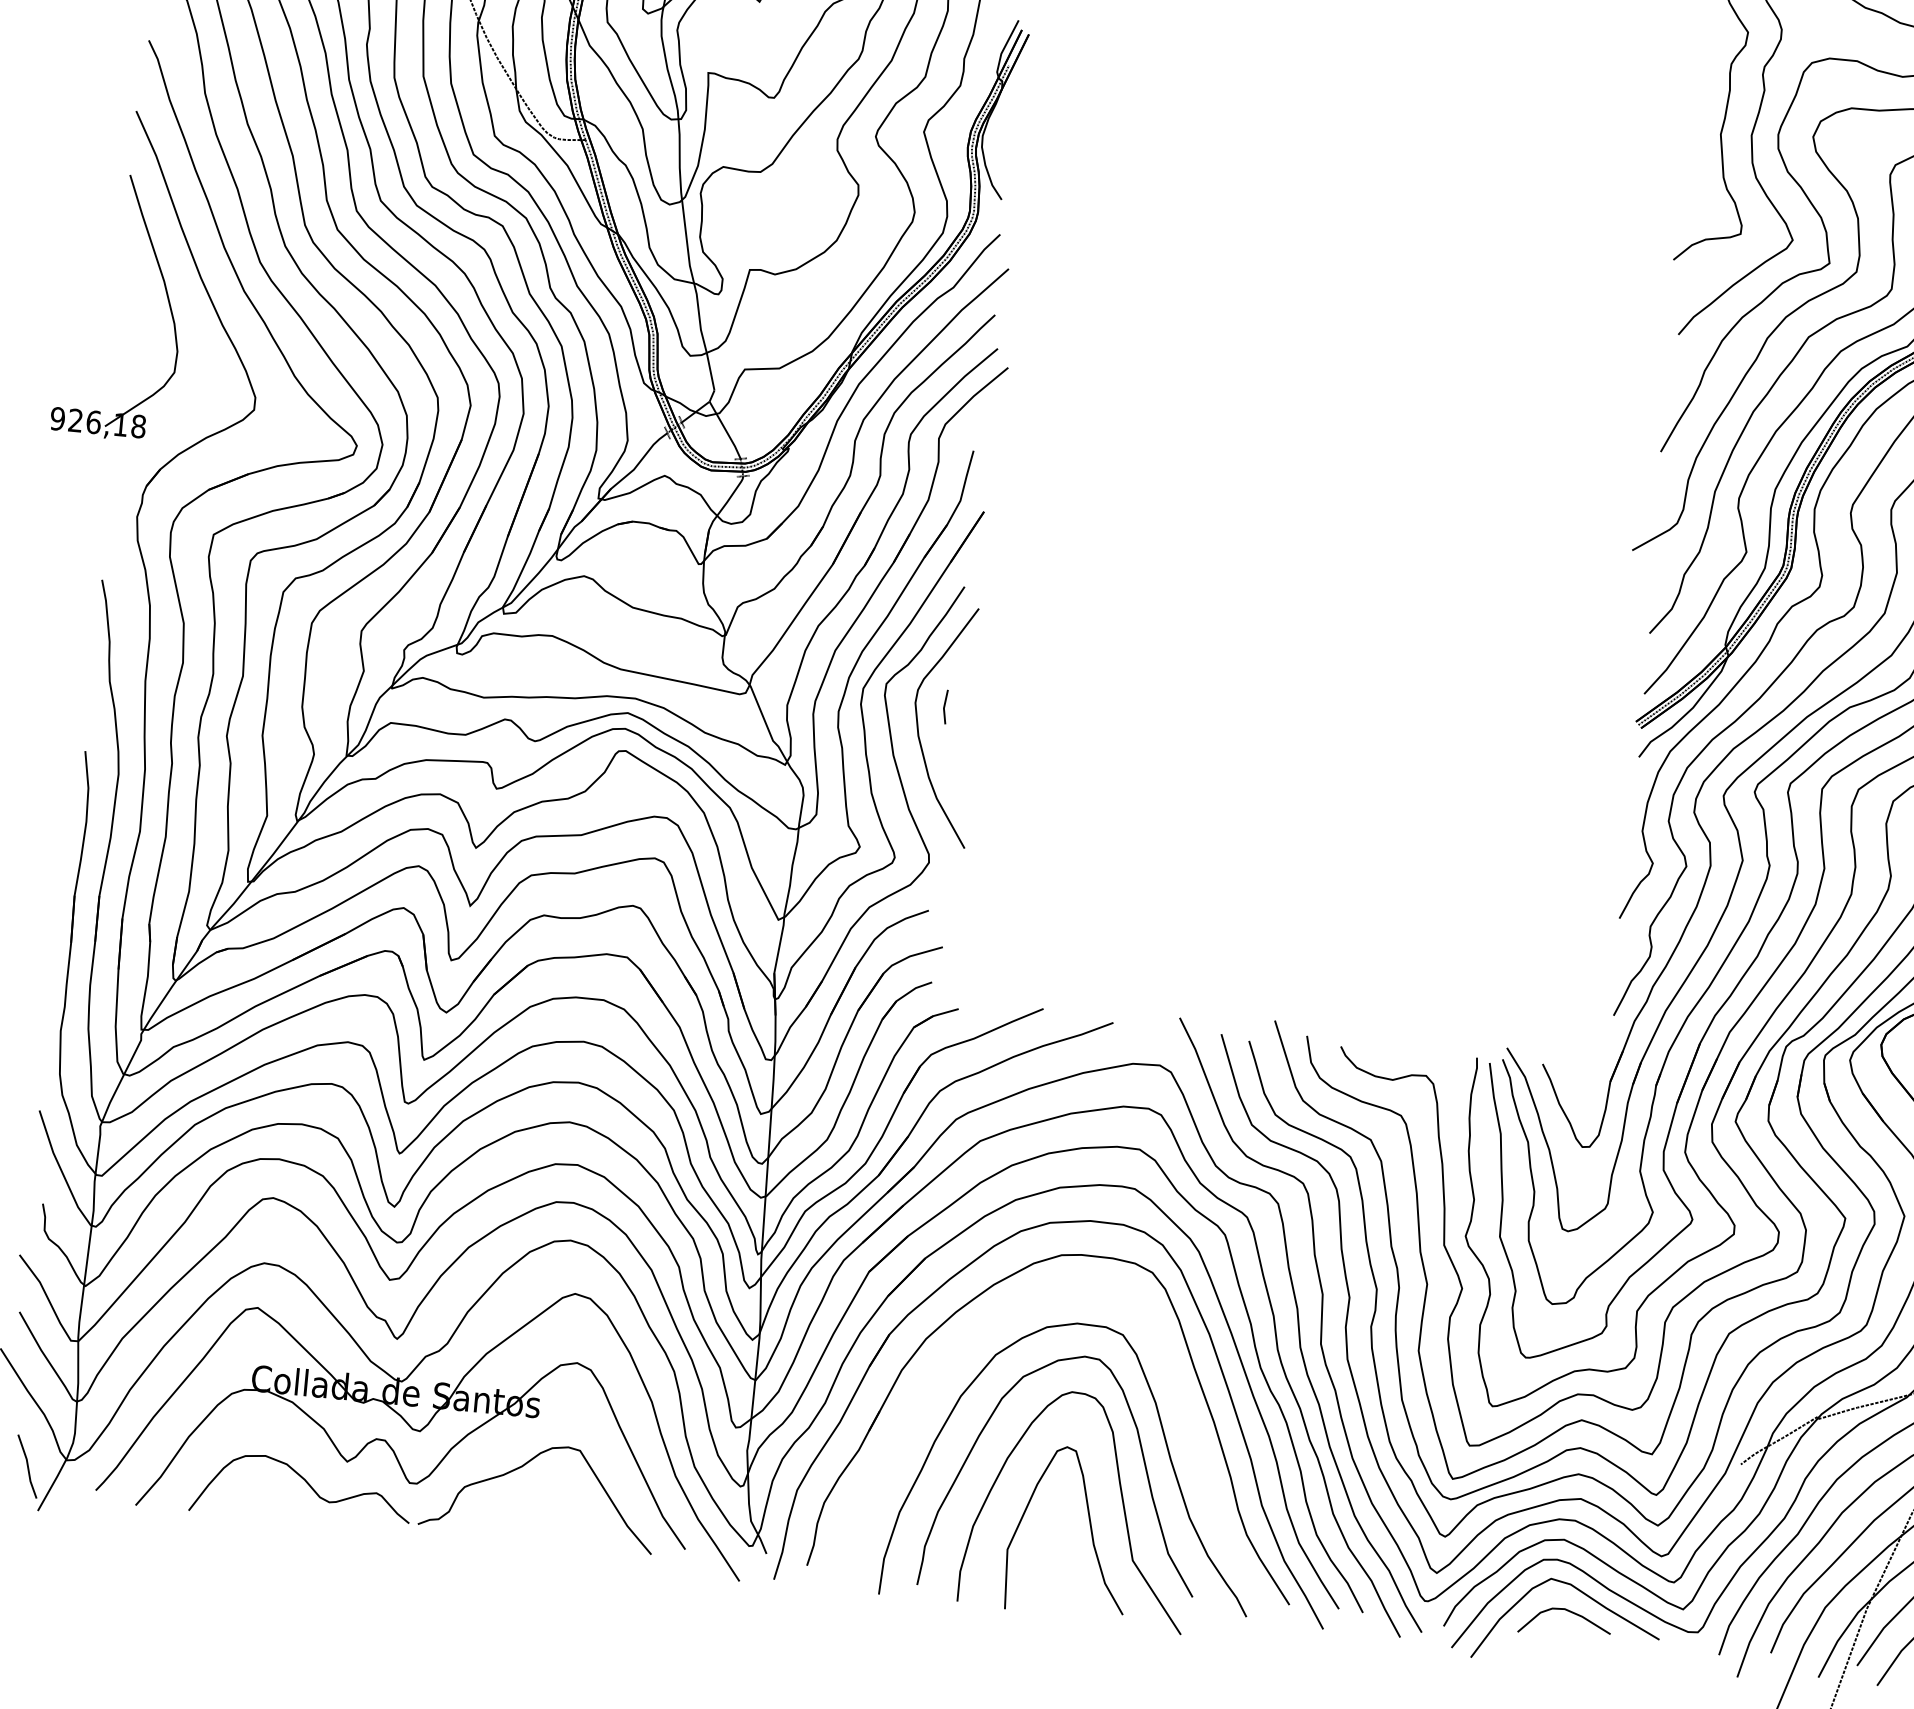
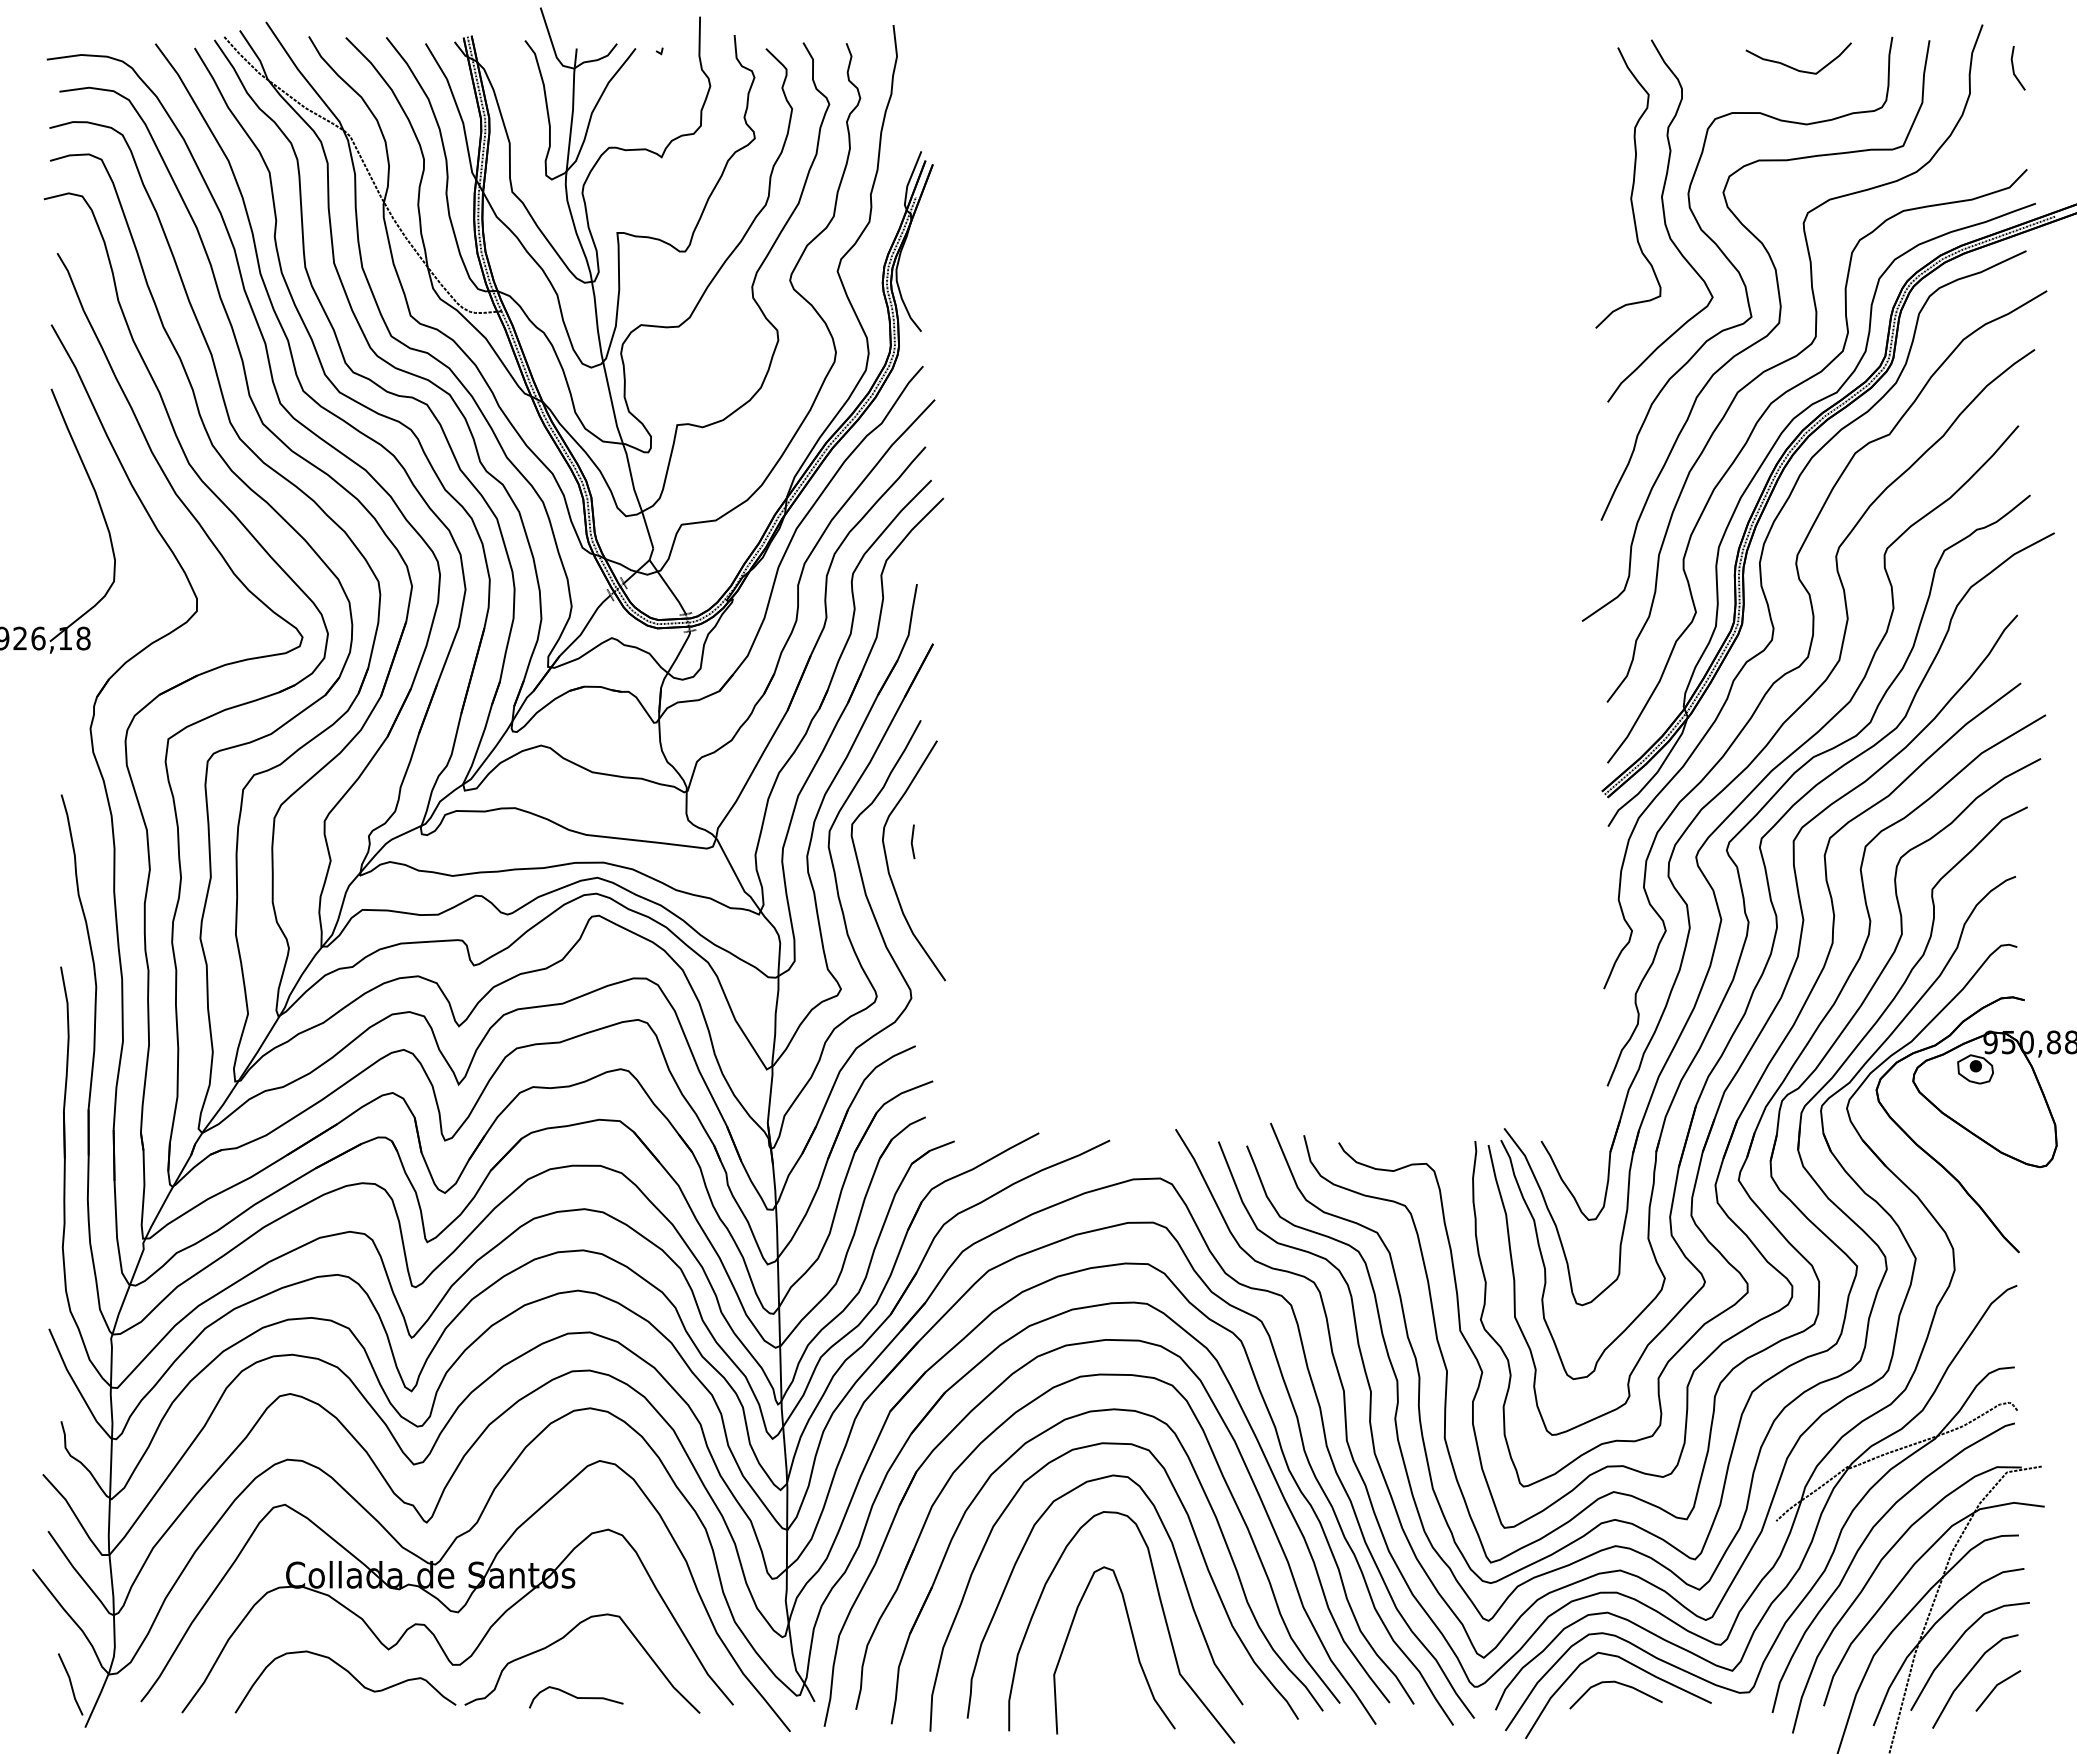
part: (1184, 1415) -> (1217, 1524), added
curve: (528, 1527) -> (575, 1697), added

